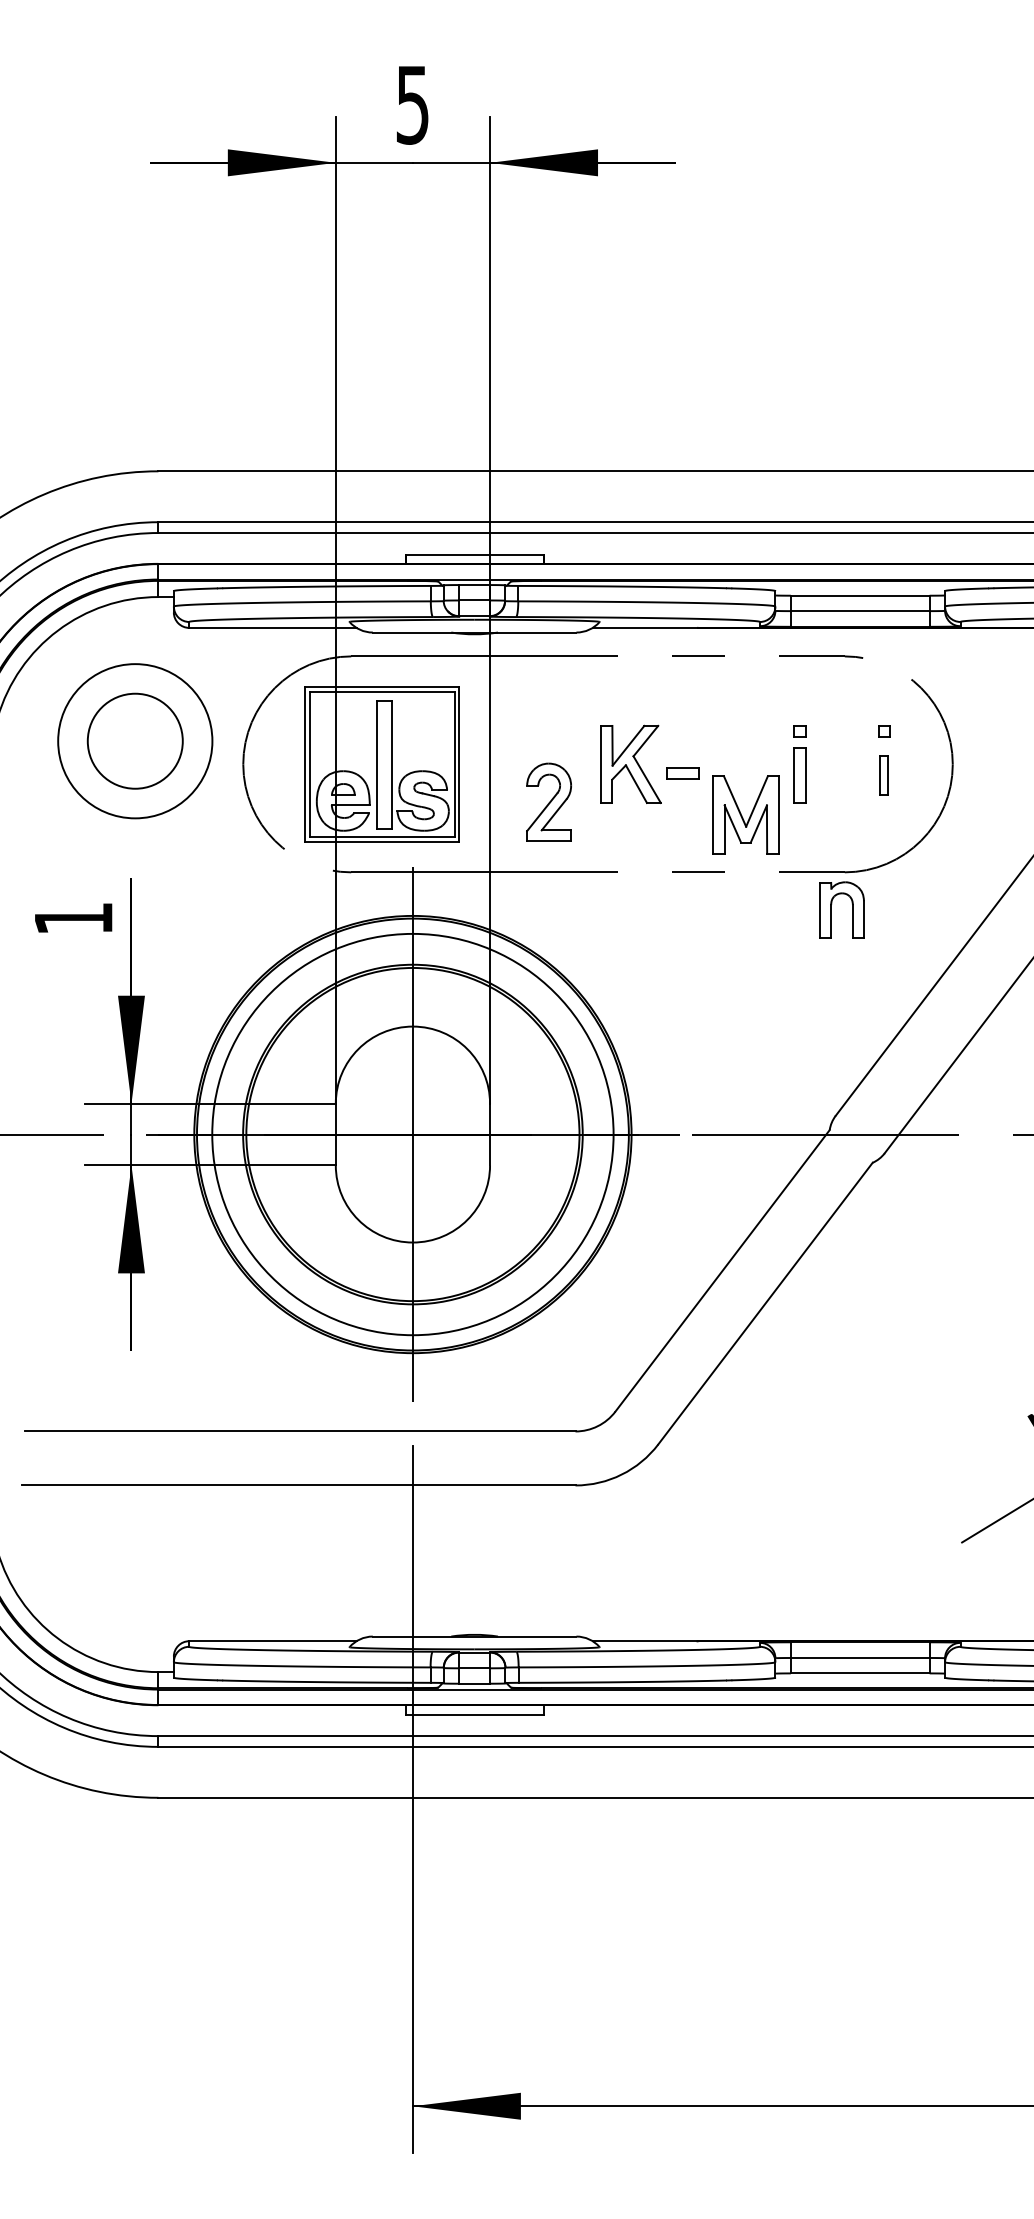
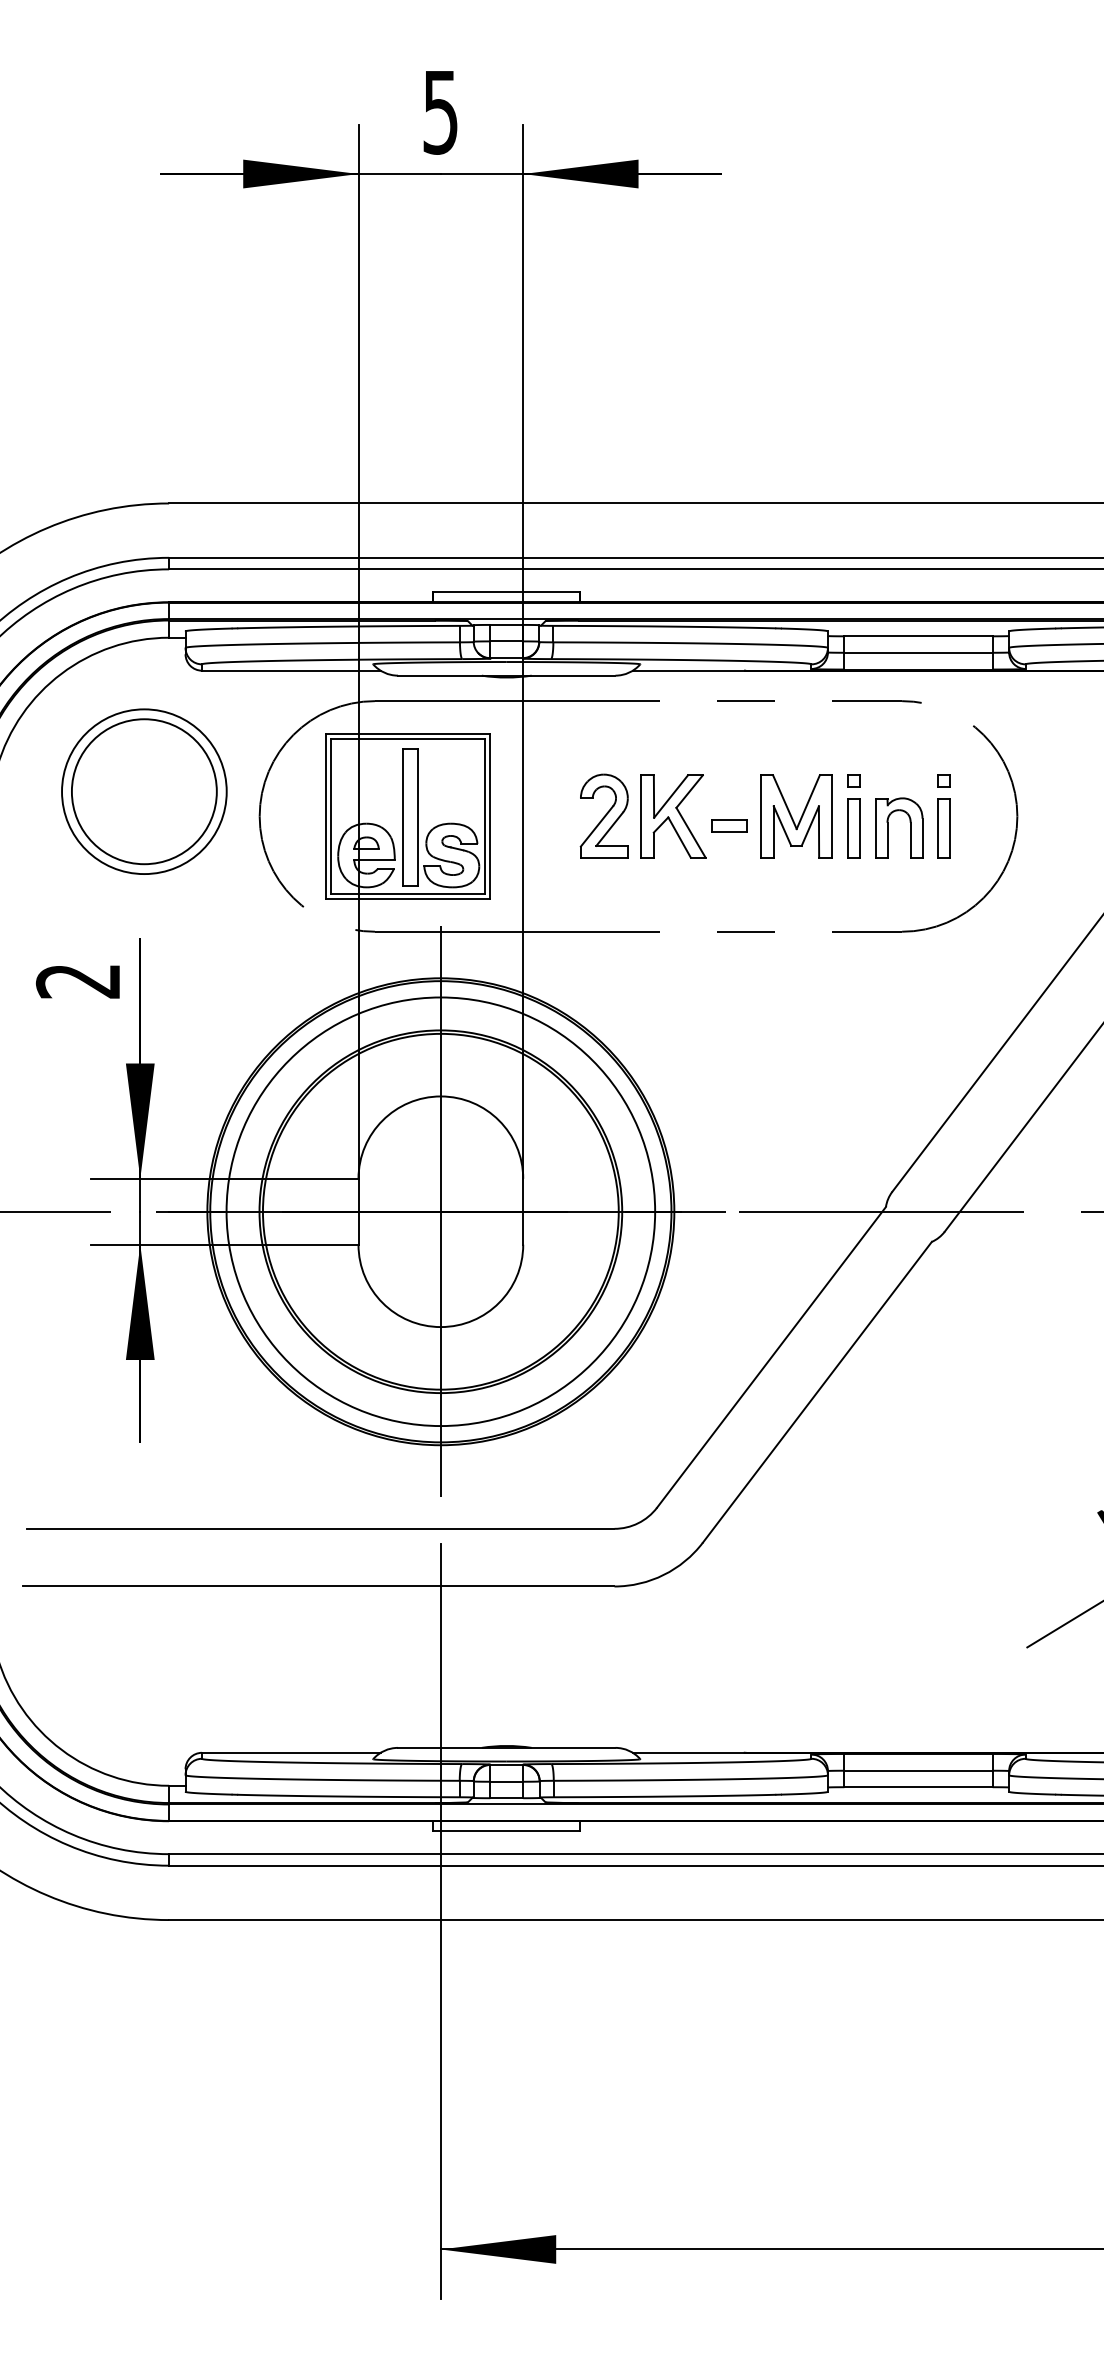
circle: (134, 741) -> (143, 791), size x1.43
part: (883, 775) -> (943, 828), size x1.43
part: (548, 801) -> (603, 815), moved
part: (745, 815) -> (796, 816), moved
part: (832, 909) -> (888, 827), moved
text: (72, 918) -> (77, 981), 1 -> 2

